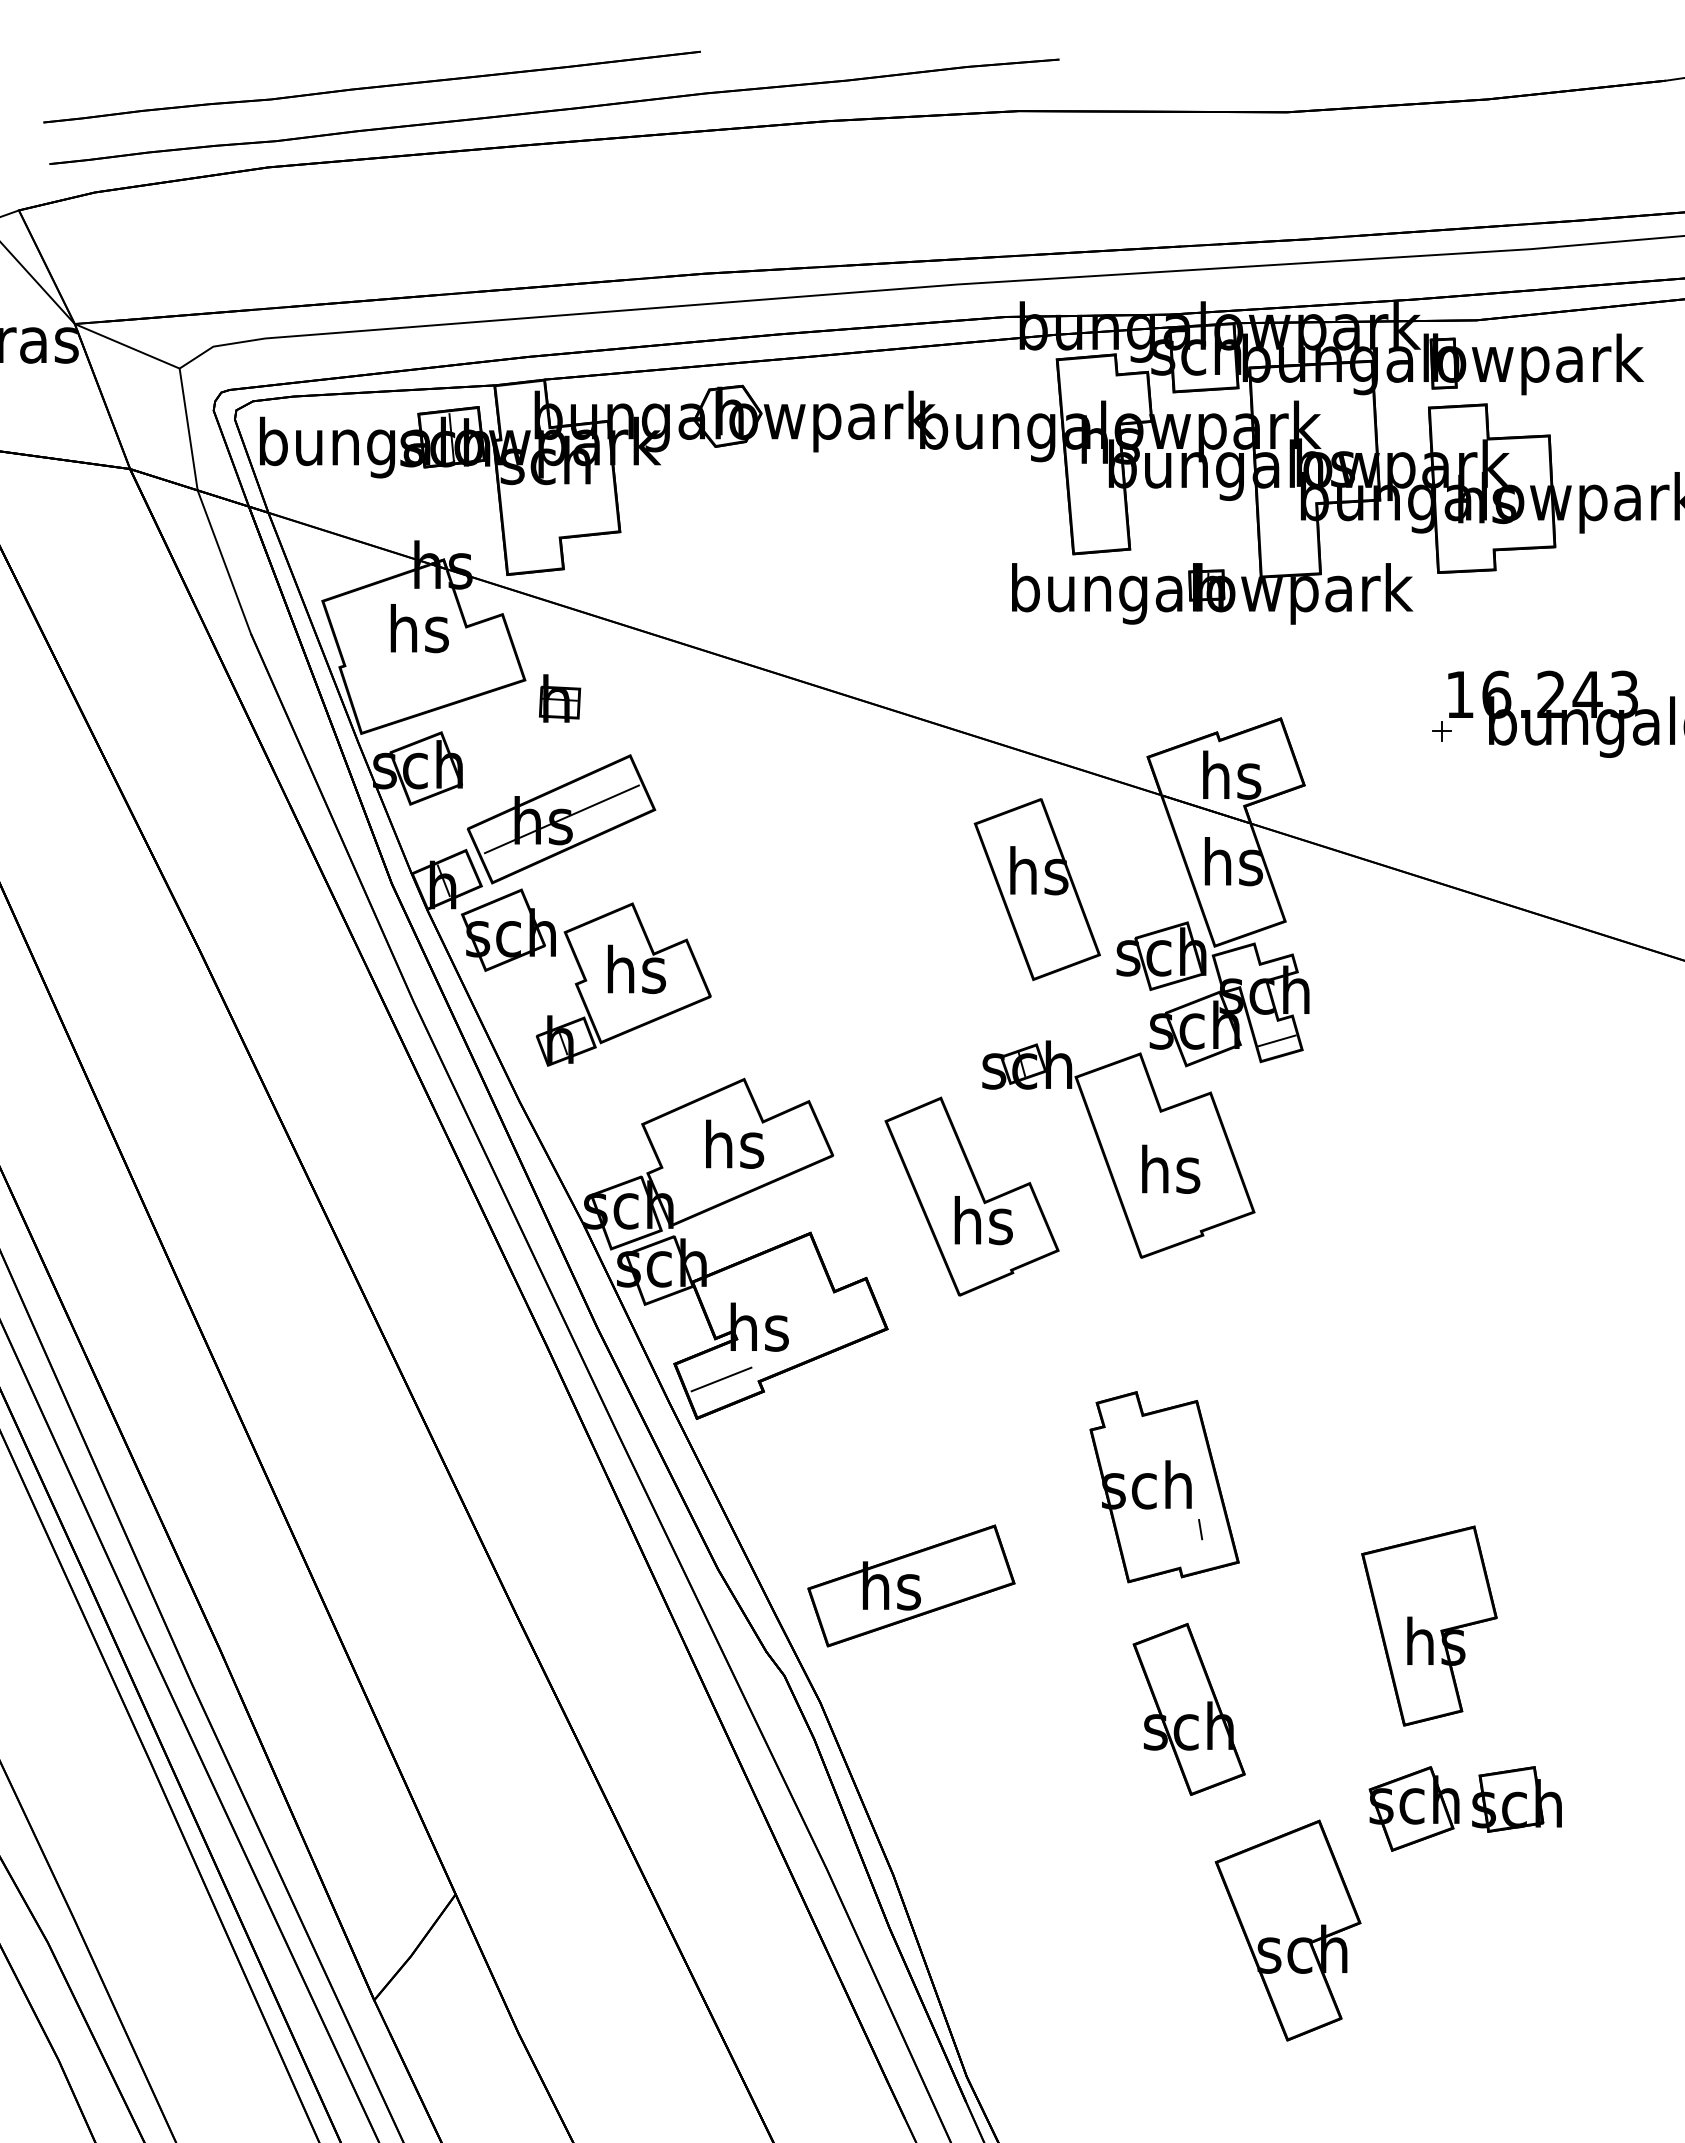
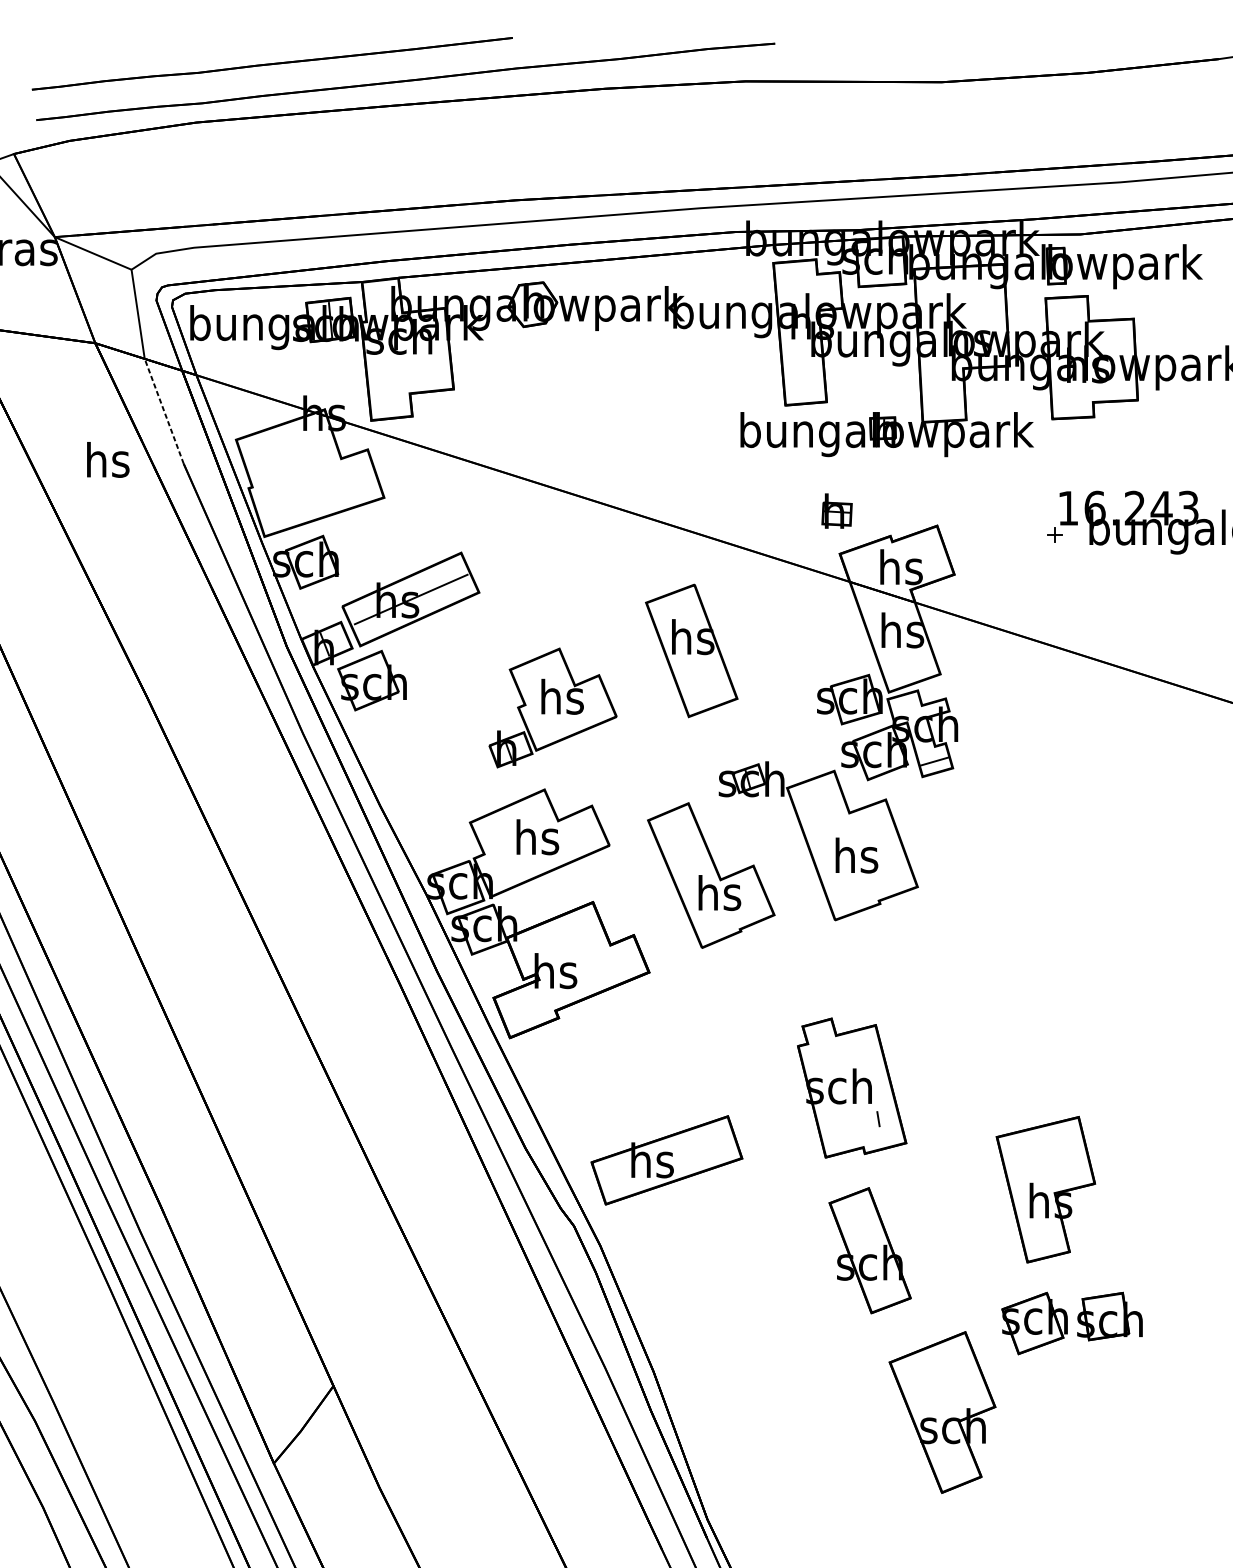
line: (224, 562) -> (164, 411), solid -> dashed
text: (419, 628) -> (108, 459), moved
part: (560, 698) -> (837, 511), moved
part: (1036, 889) -> (691, 650), moved
part: (623, 984) -> (552, 707), moved
line: (721, 1379) -> (527, 1009), removed

